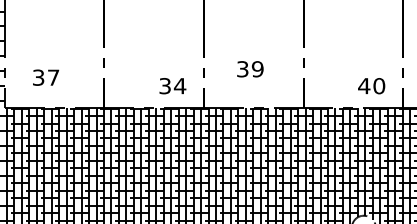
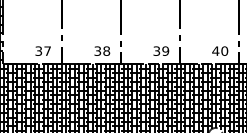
text: (250, 68) -> (161, 50), moved
text: (44, 76) -> (42, 50), moved
text: (179, 85) -> (106, 50), 34 -> 38

